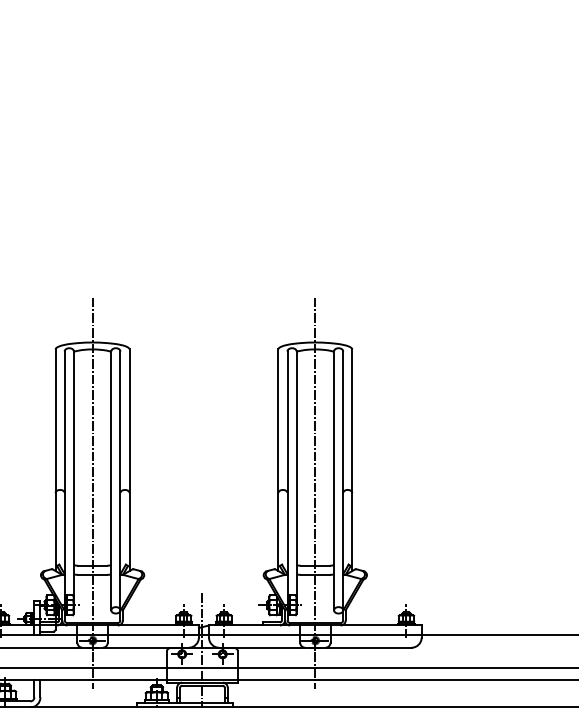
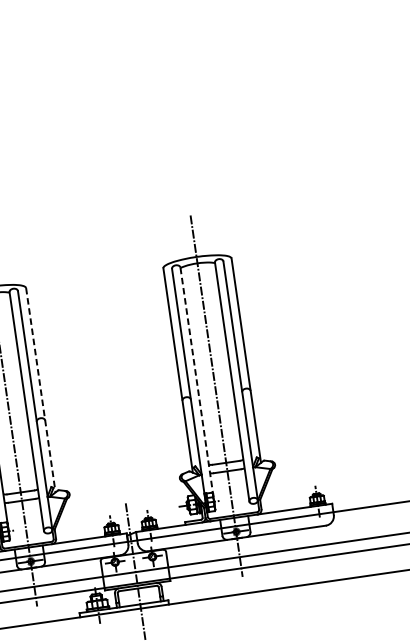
line: (129, 460) -> (40, 390), solid -> dashed
line: (296, 481) -> (197, 387), solid -> dashed

